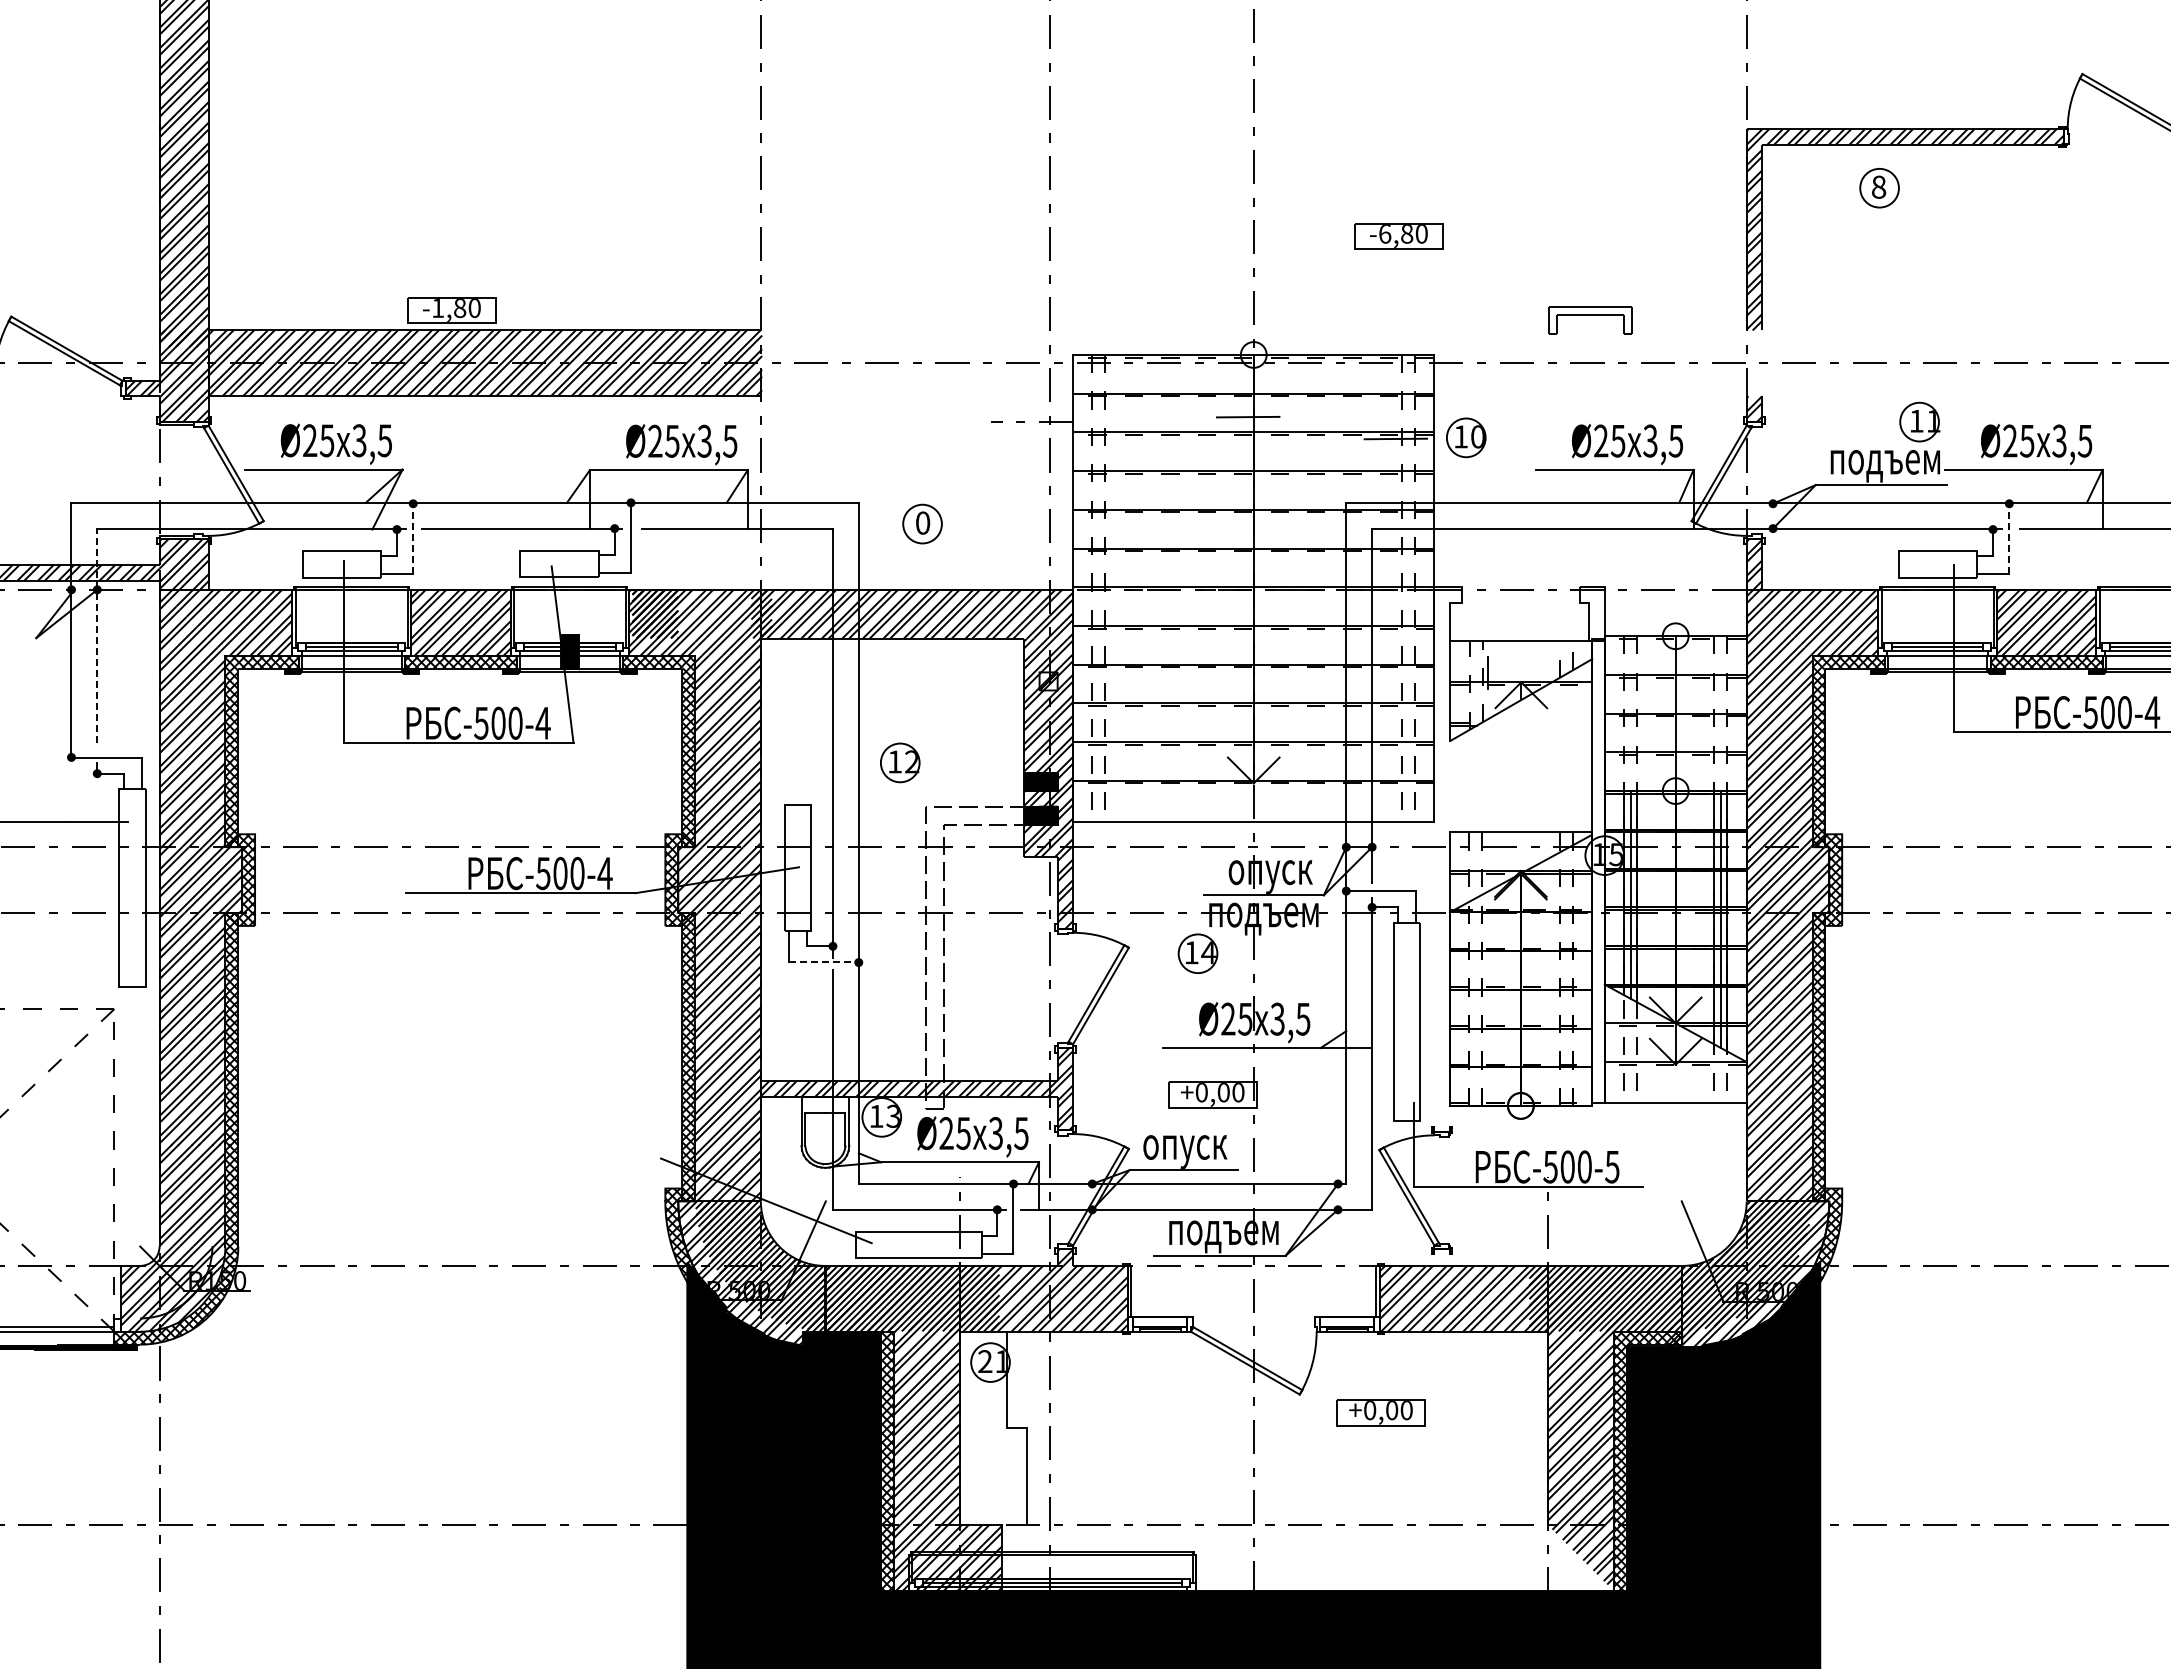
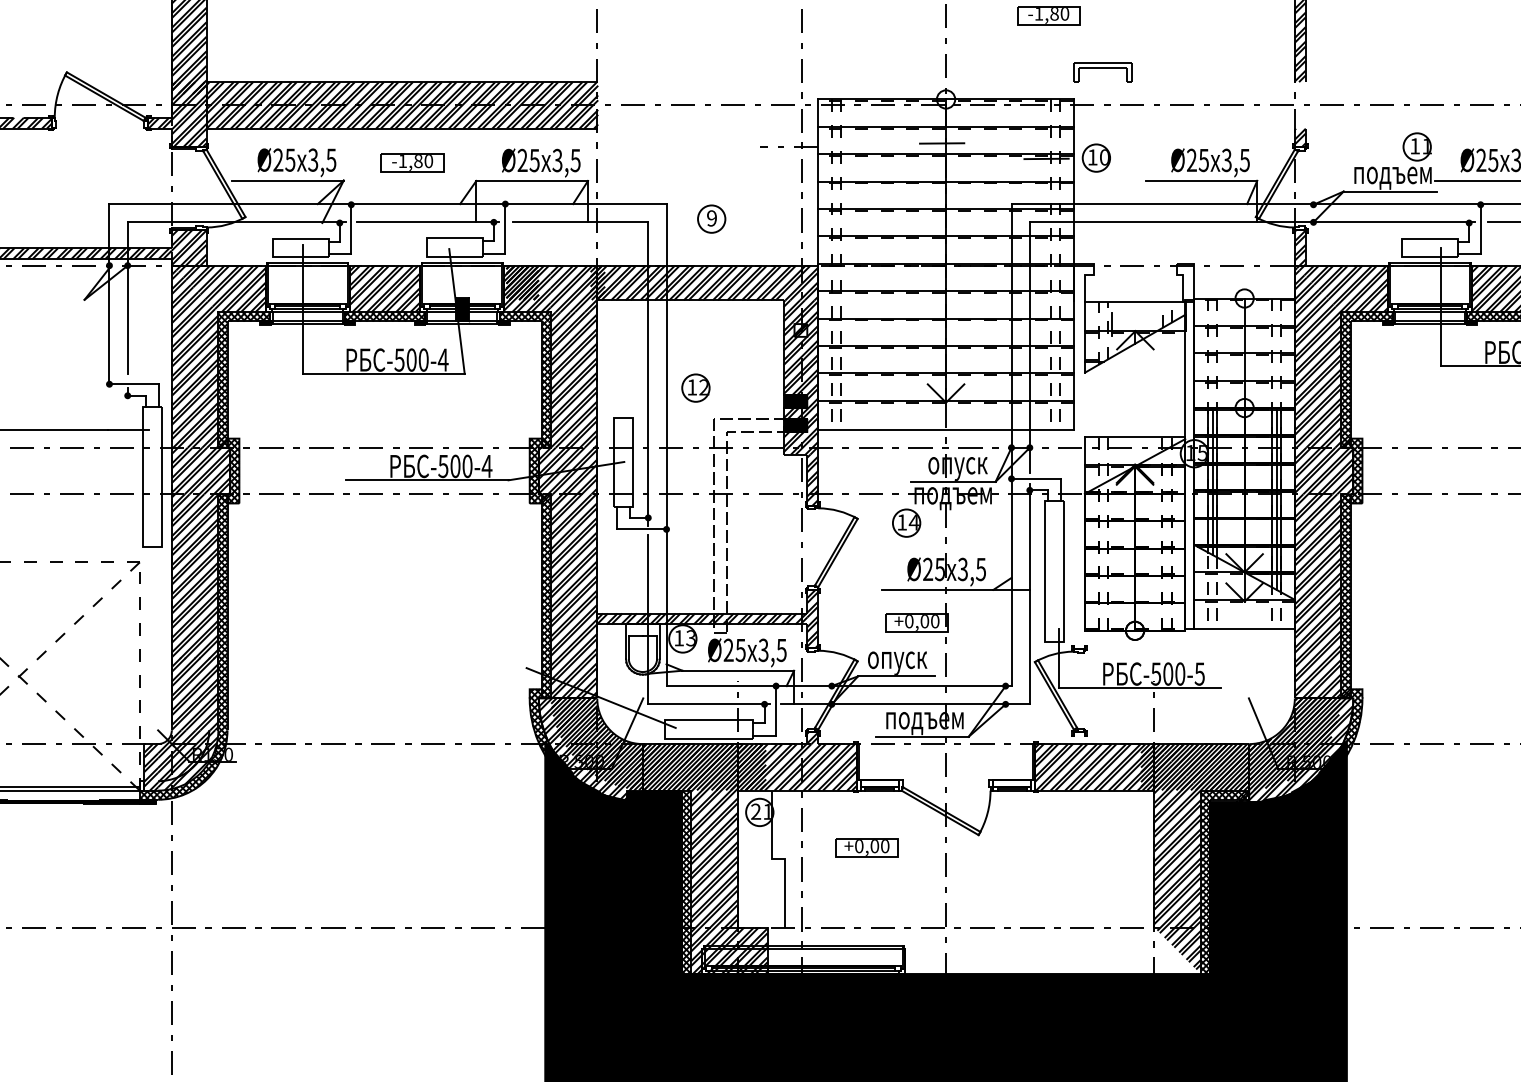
text: (1385, 234) -> (1039, 14), -6,80 -> -1,80
part: (451, 310) -> (412, 162), moved
part: (1590, 320) -> (1102, 72), moved
text: (923, 522) -> (712, 218), 0 -> 9
line: (413, 538) -> (351, 229), dashed -> solid
line: (2009, 538) -> (1480, 229), dashed -> solid
line: (97, 635) -> (127, 297), dashed -> solid
line: (824, 962) -> (642, 529), dashed -> solid
part: (1380, 1412) -> (866, 847), moved

